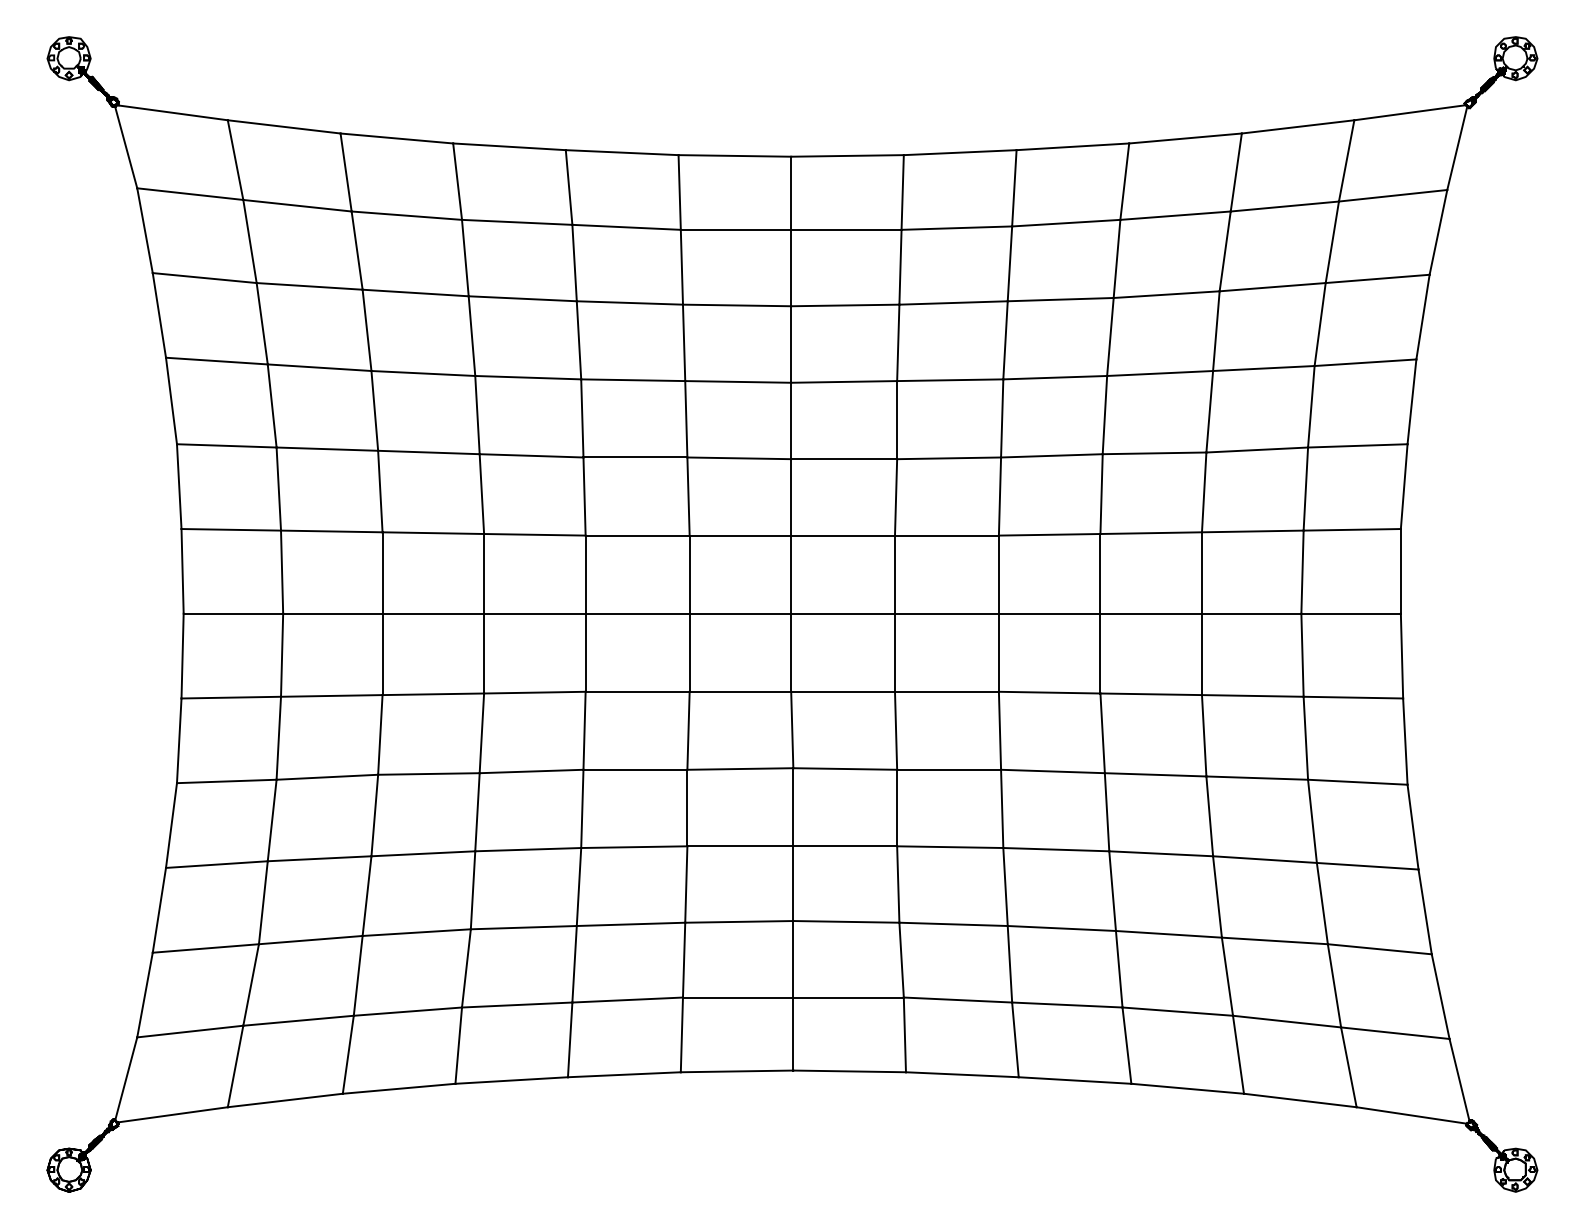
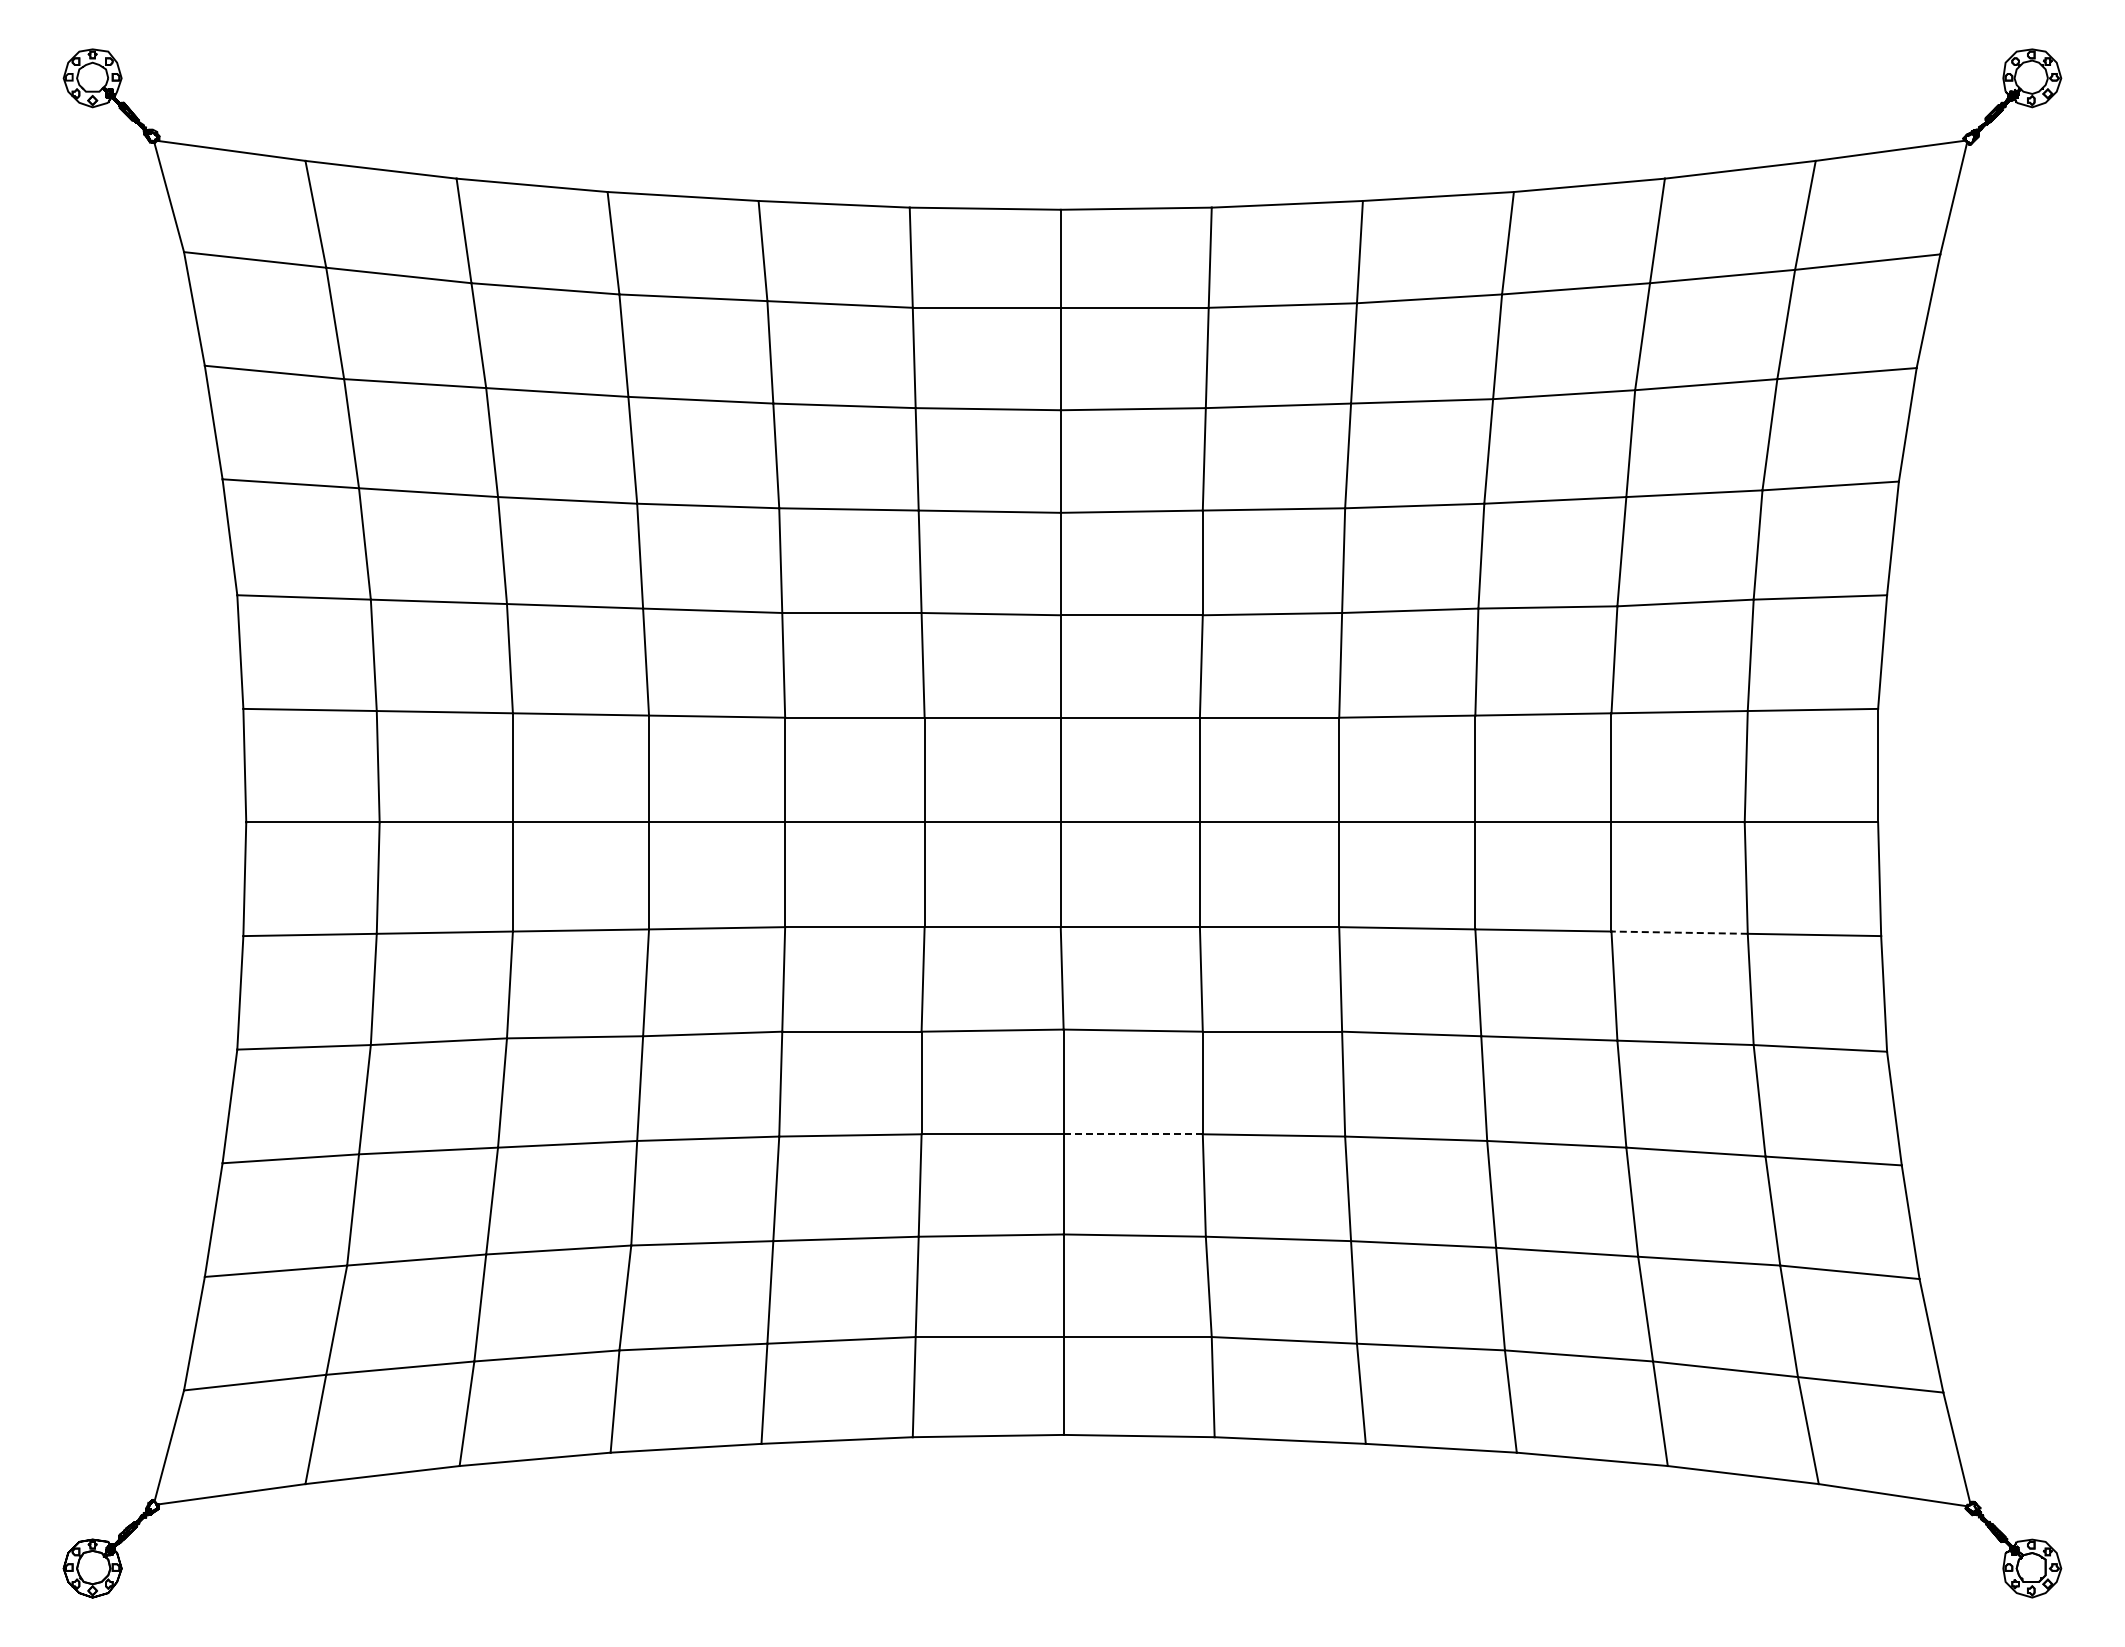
line: (1252, 695) -> (1679, 932), solid -> dashed
line: (845, 846) -> (1133, 1134), solid -> dashed

